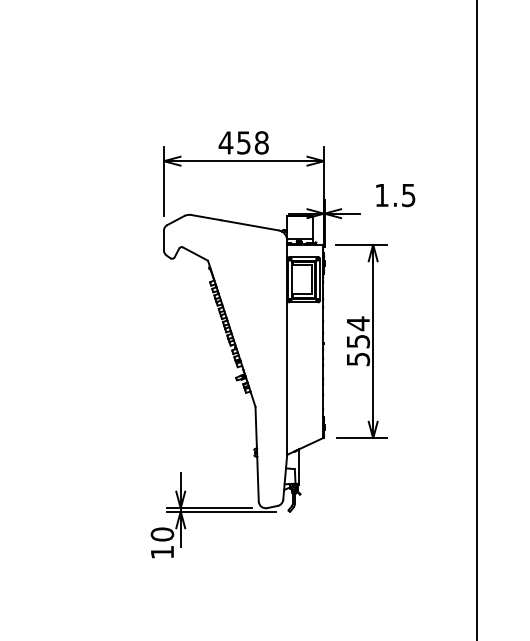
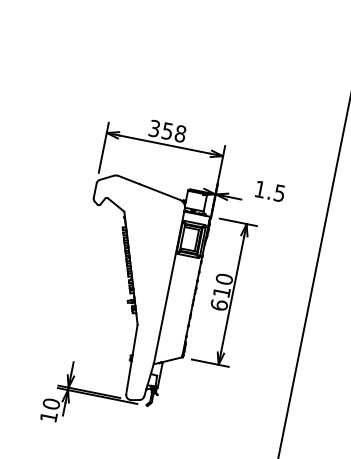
text: (225, 142) -> (154, 128), 458 -> 358
text: (358, 341) -> (221, 292), 554 -> 610

